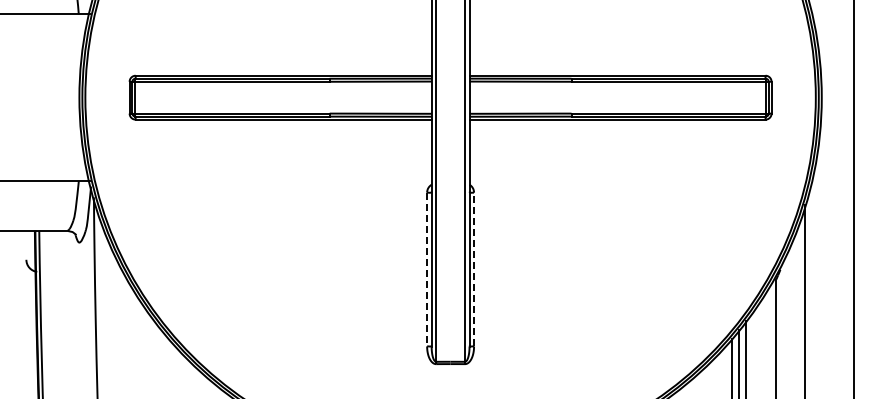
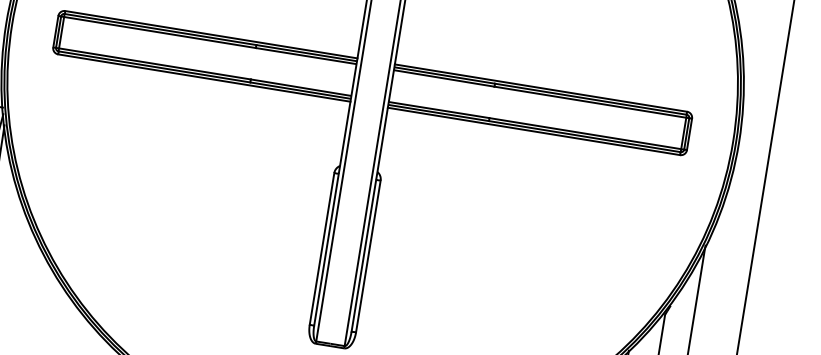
line: (427, 269) -> (322, 248), dashed -> solid
line: (474, 269) -> (368, 256), dashed -> solid

